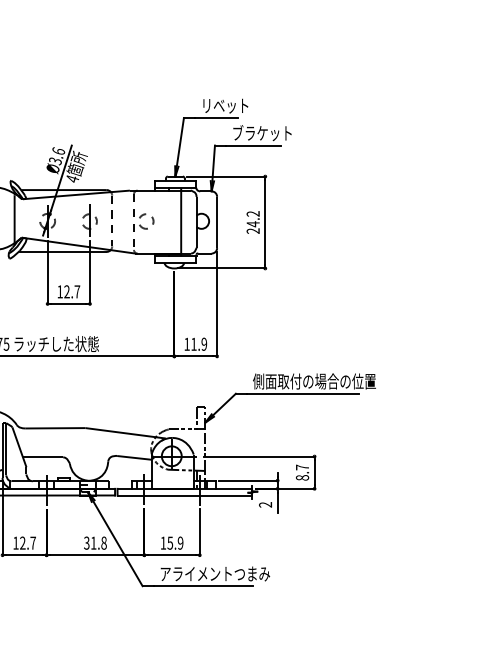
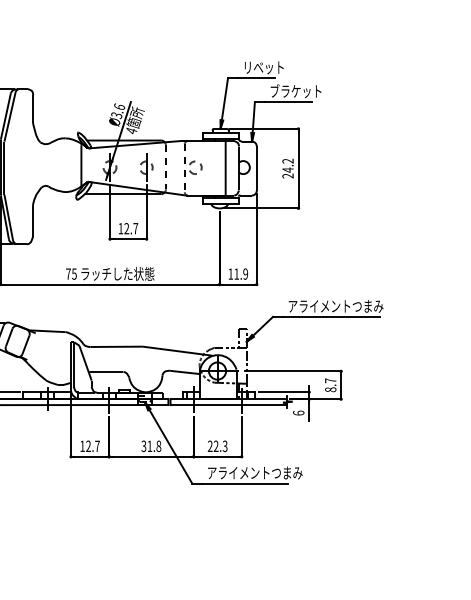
text: (313, 381) -> (340, 306), 側面取付の場合の位置 -> アライメントつまみ
text: (265, 504) -> (298, 412), 2 -> 6
text: (171, 543) -> (217, 446), 15.9 -> 22.3

